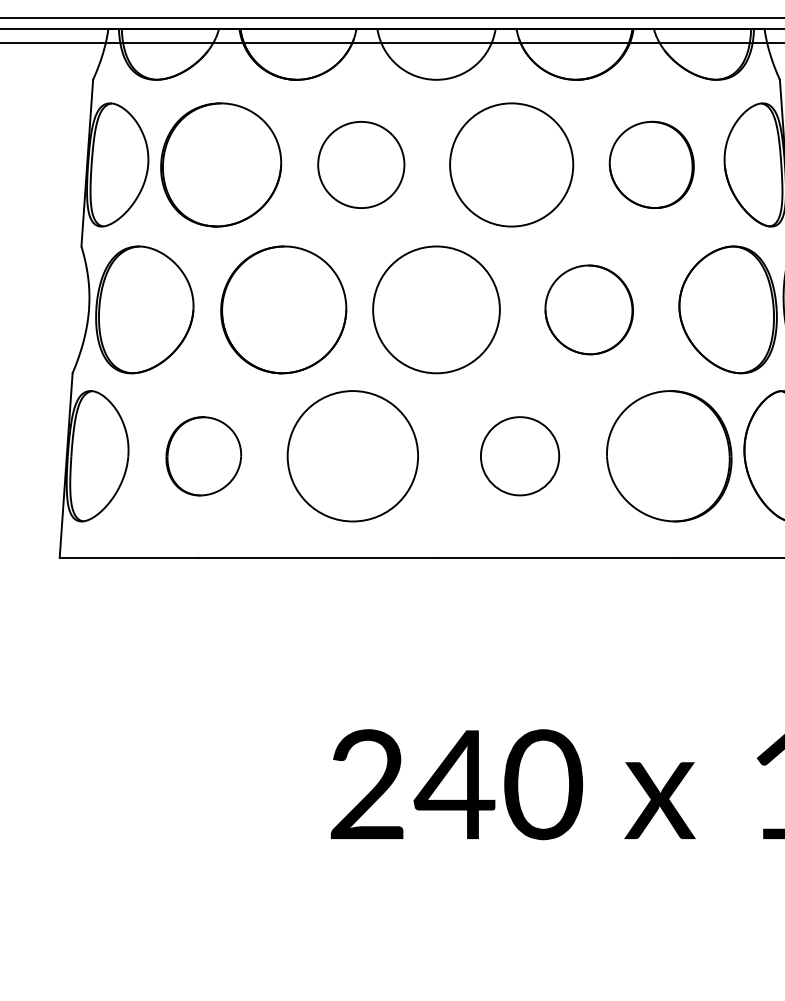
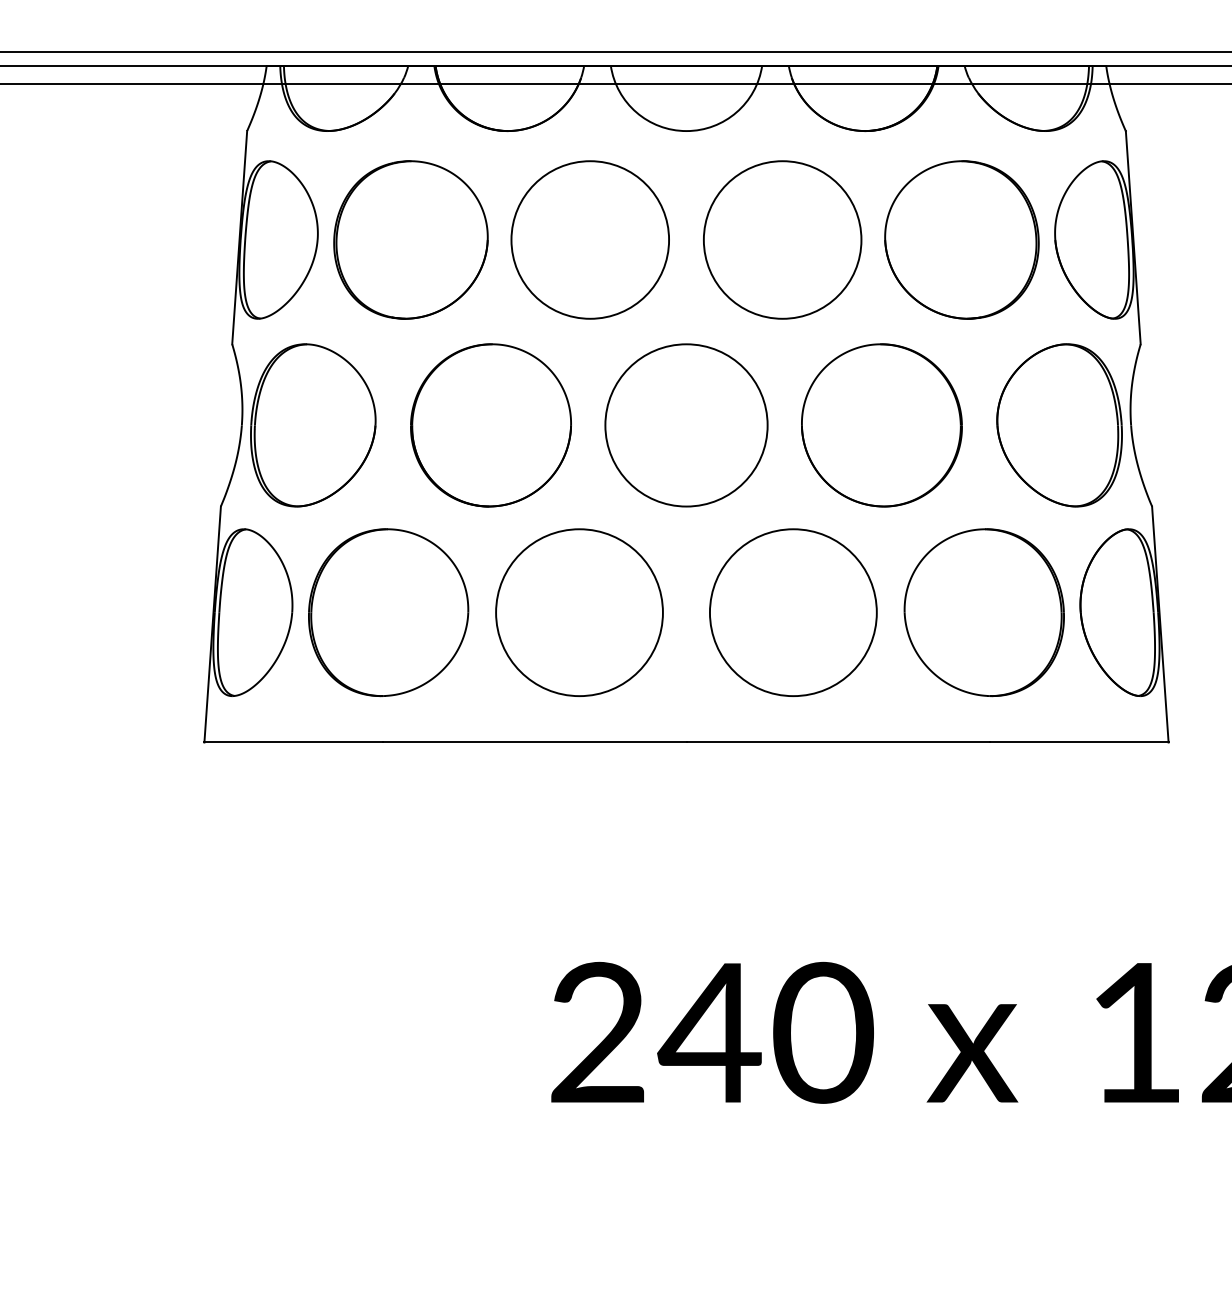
circle: (361, 164) -> (590, 239), size x1.43
part: (651, 164) -> (961, 239), size x1.43
part: (588, 309) -> (881, 425), size x1.43
part: (203, 456) -> (388, 612), size x1.67
circle: (519, 456) -> (792, 612), size x1.67

